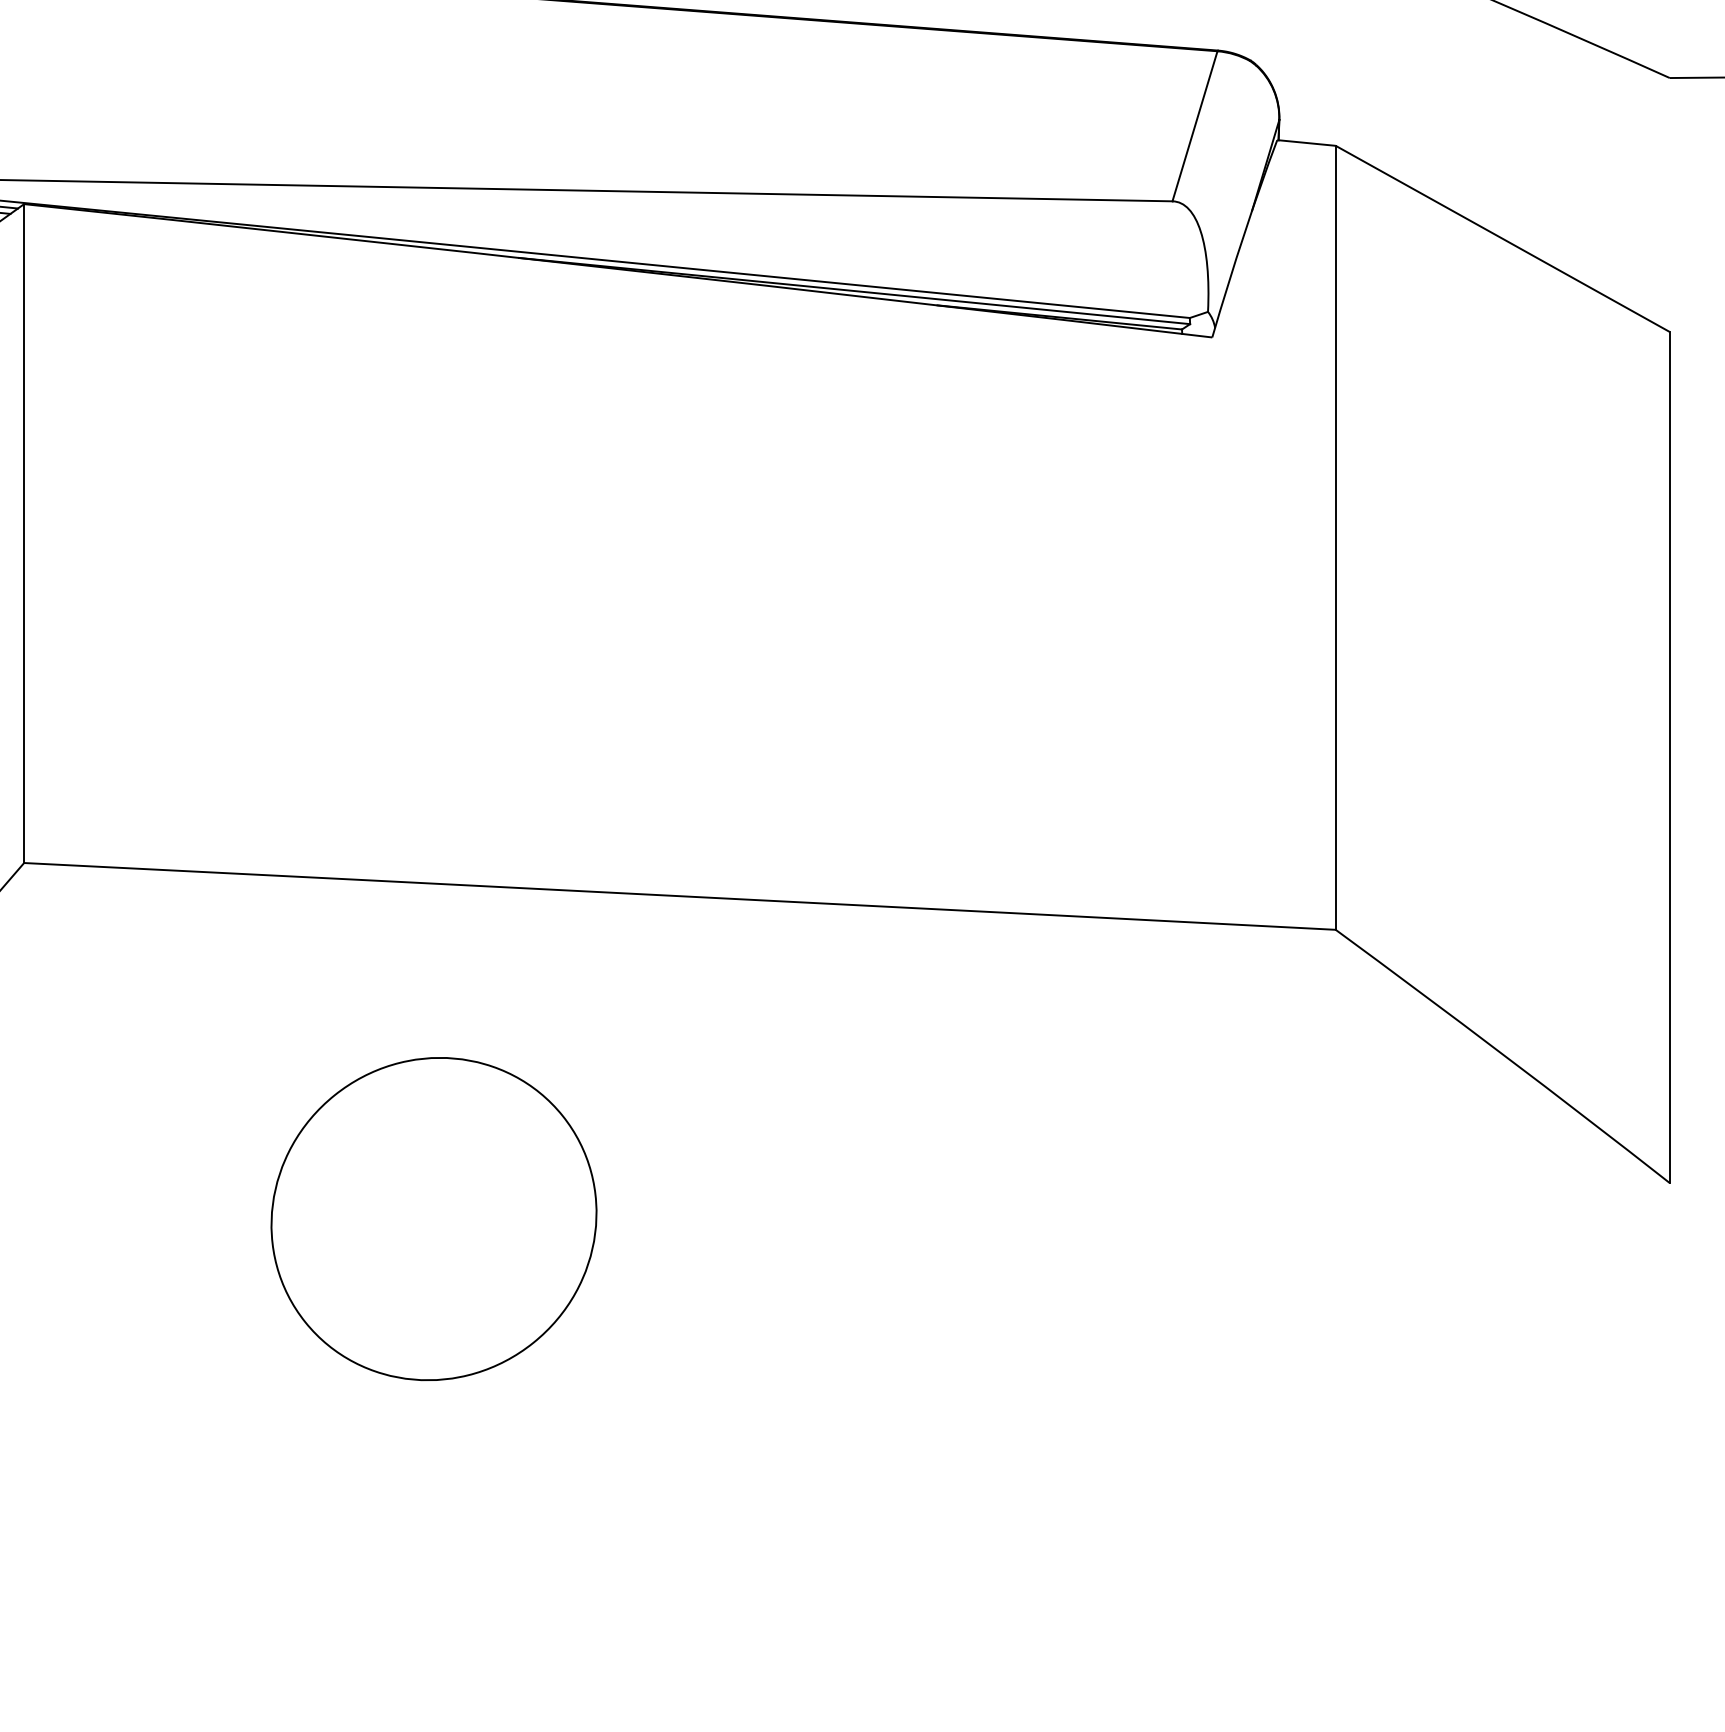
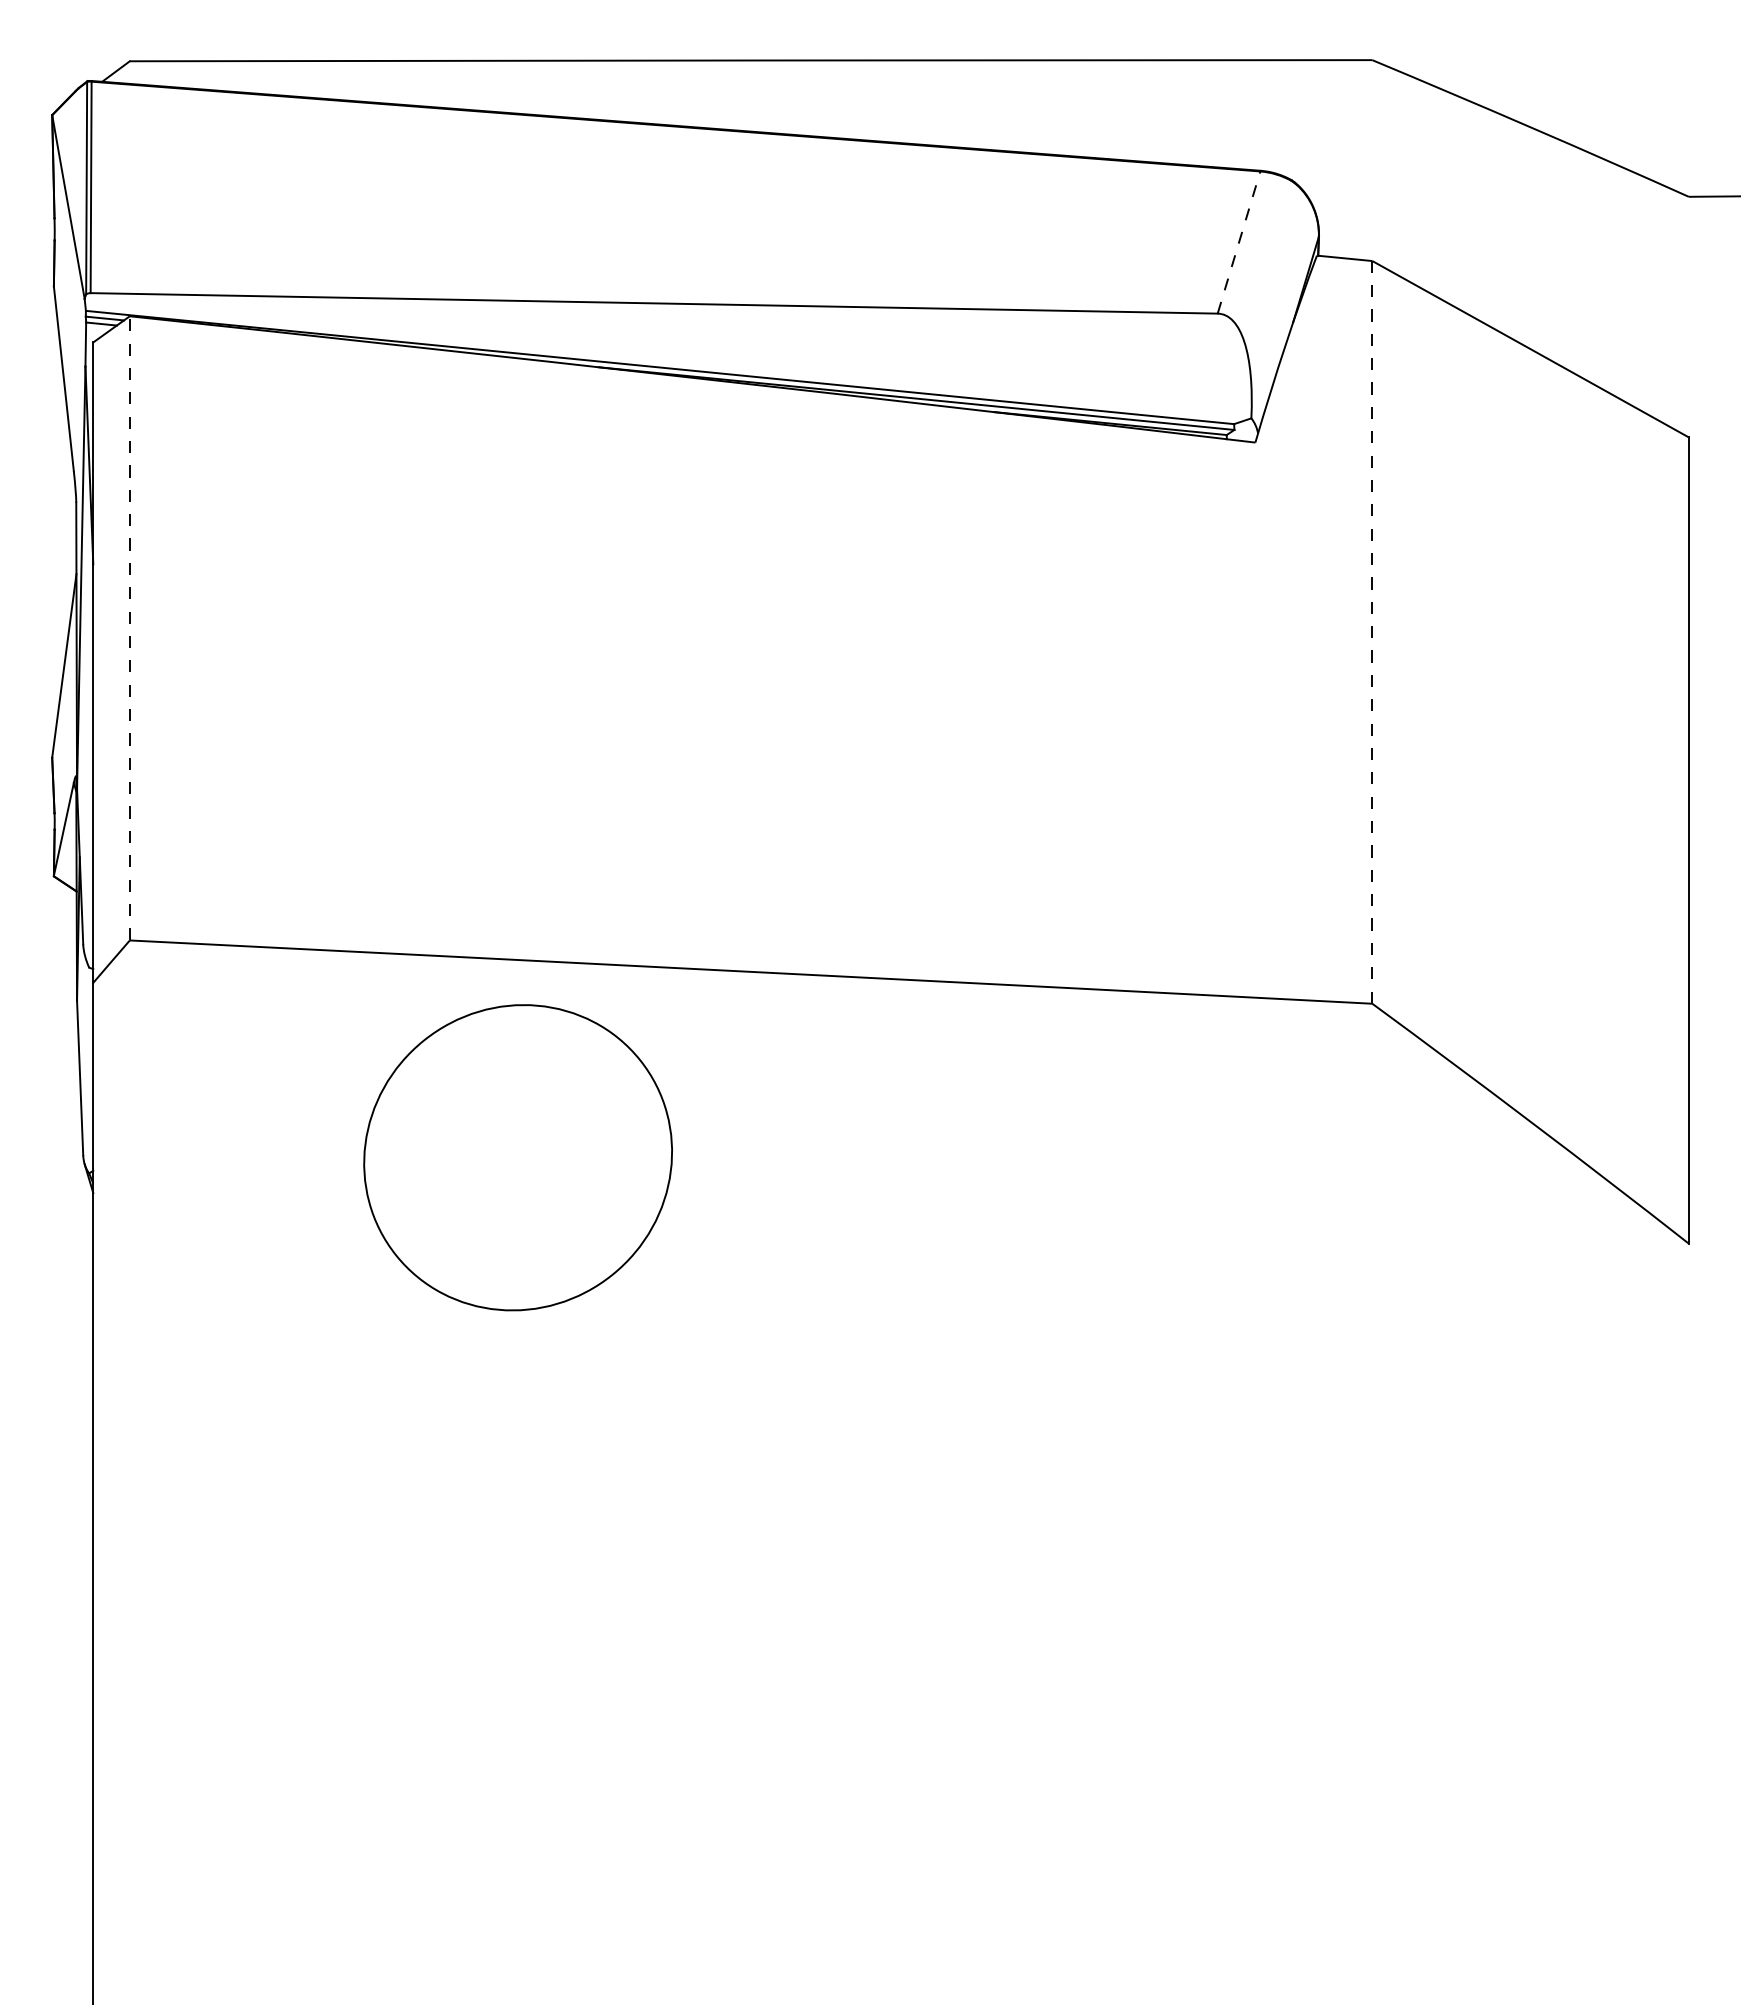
line: (1195, 126) -> (1239, 242), solid -> dashed
line: (23, 532) -> (129, 627), solid -> dashed
line: (1335, 536) -> (1372, 631), solid -> dashed
part: (433, 1218) -> (517, 1157), moved

